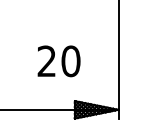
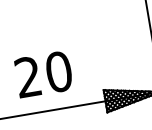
text: (58, 61) -> (43, 74), moved

